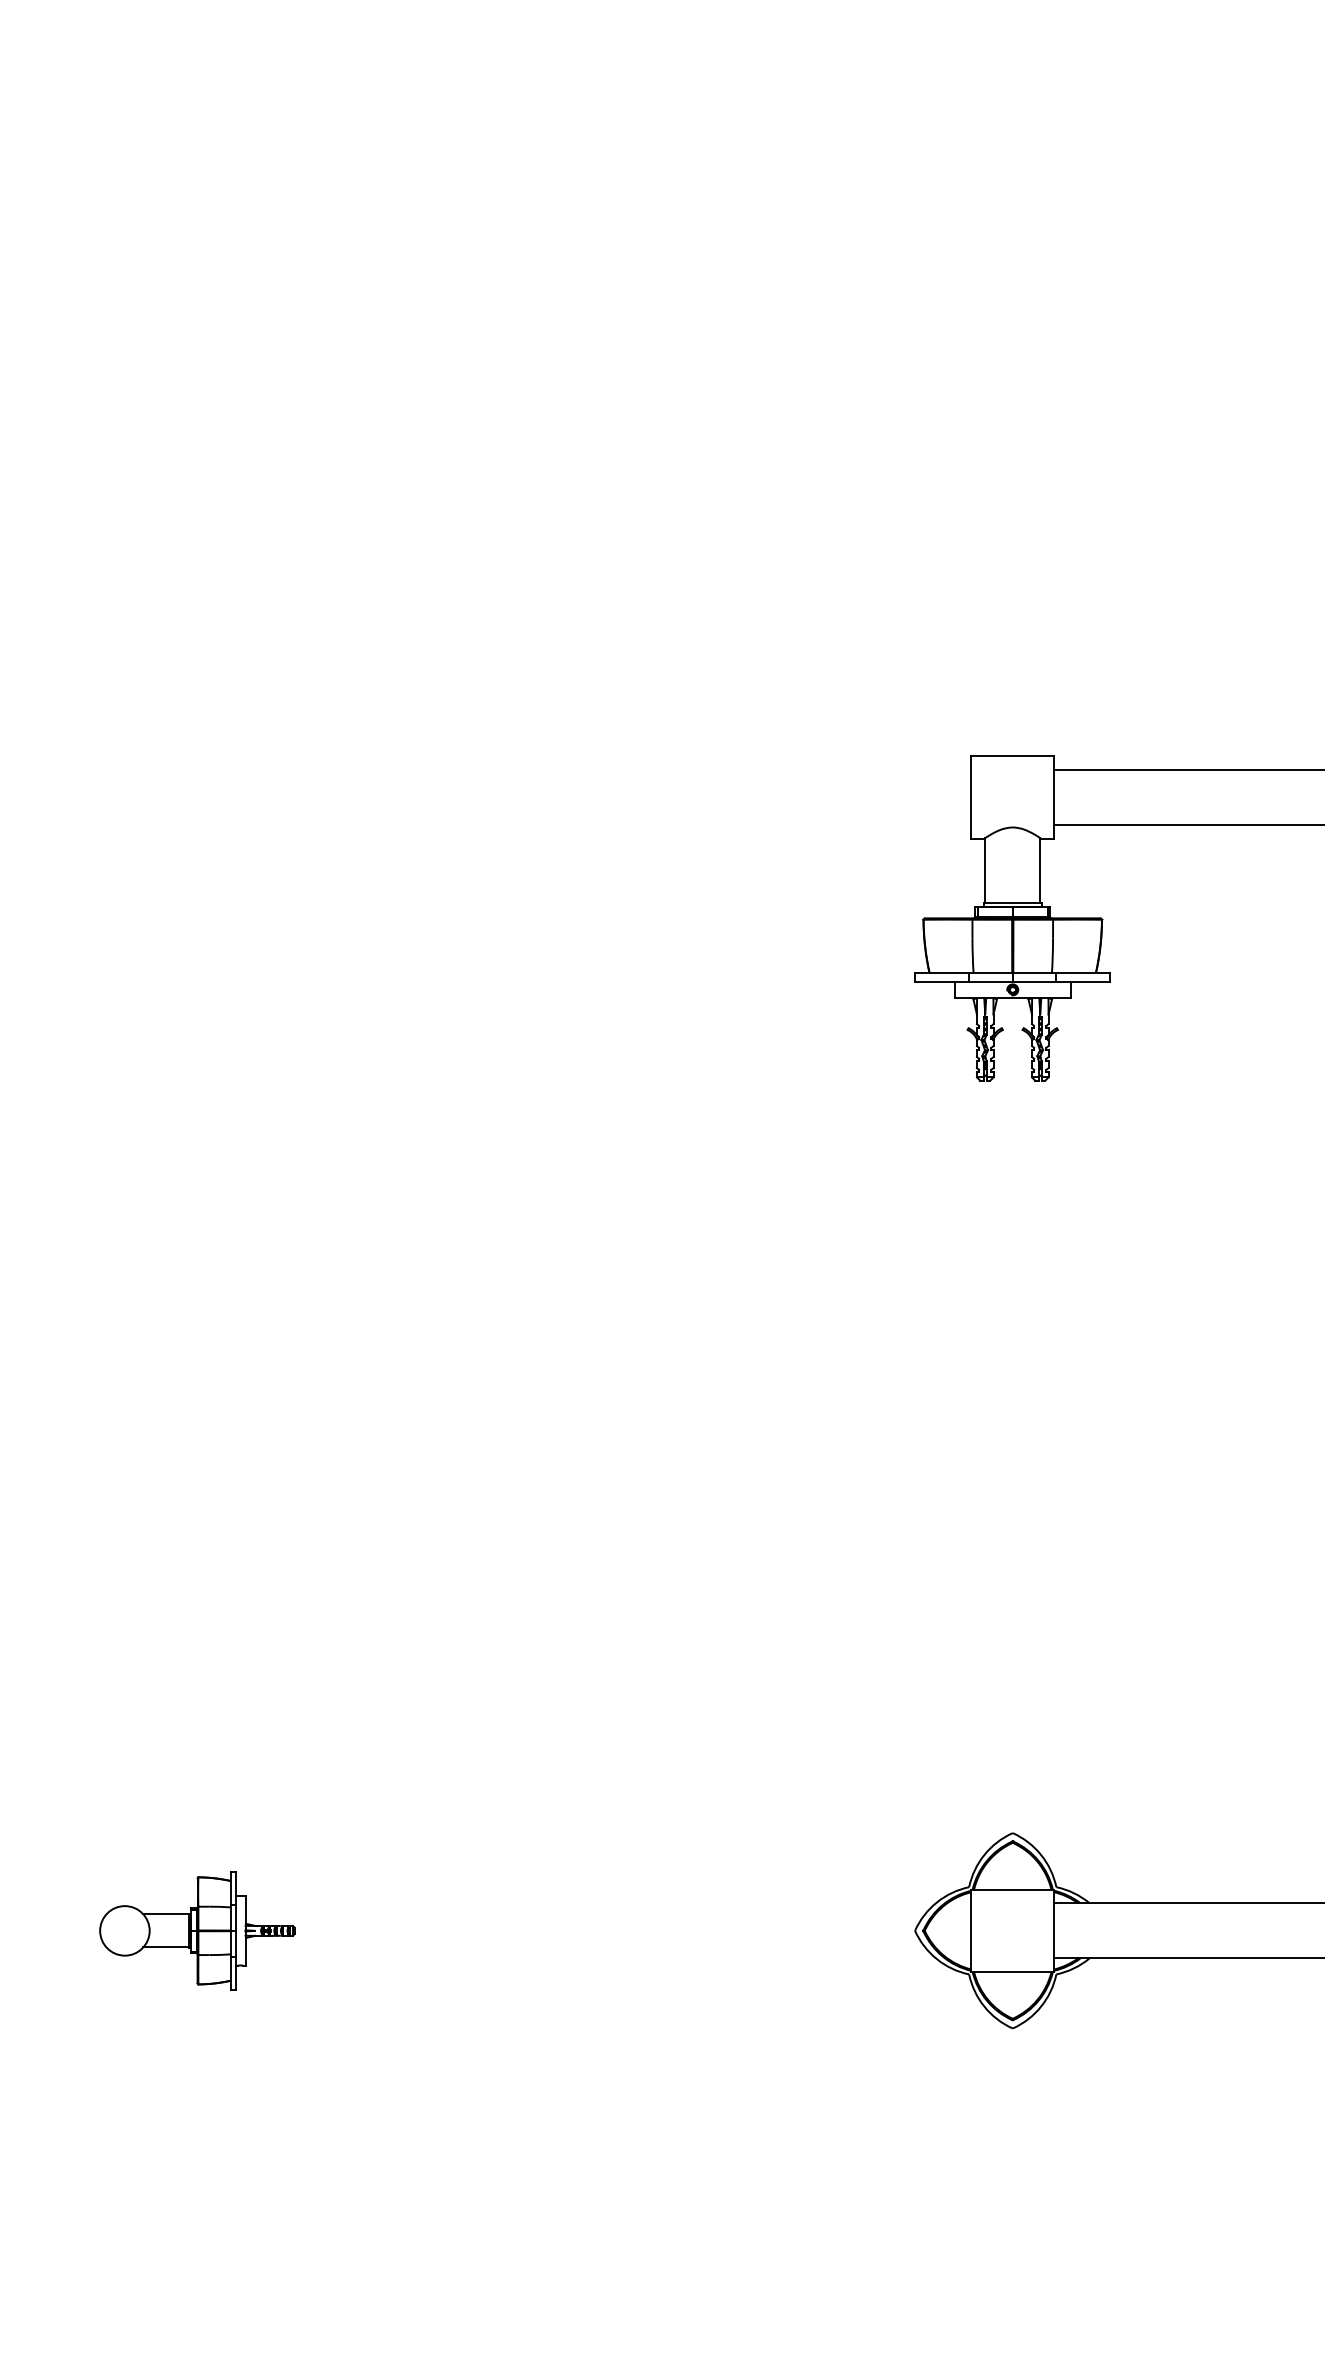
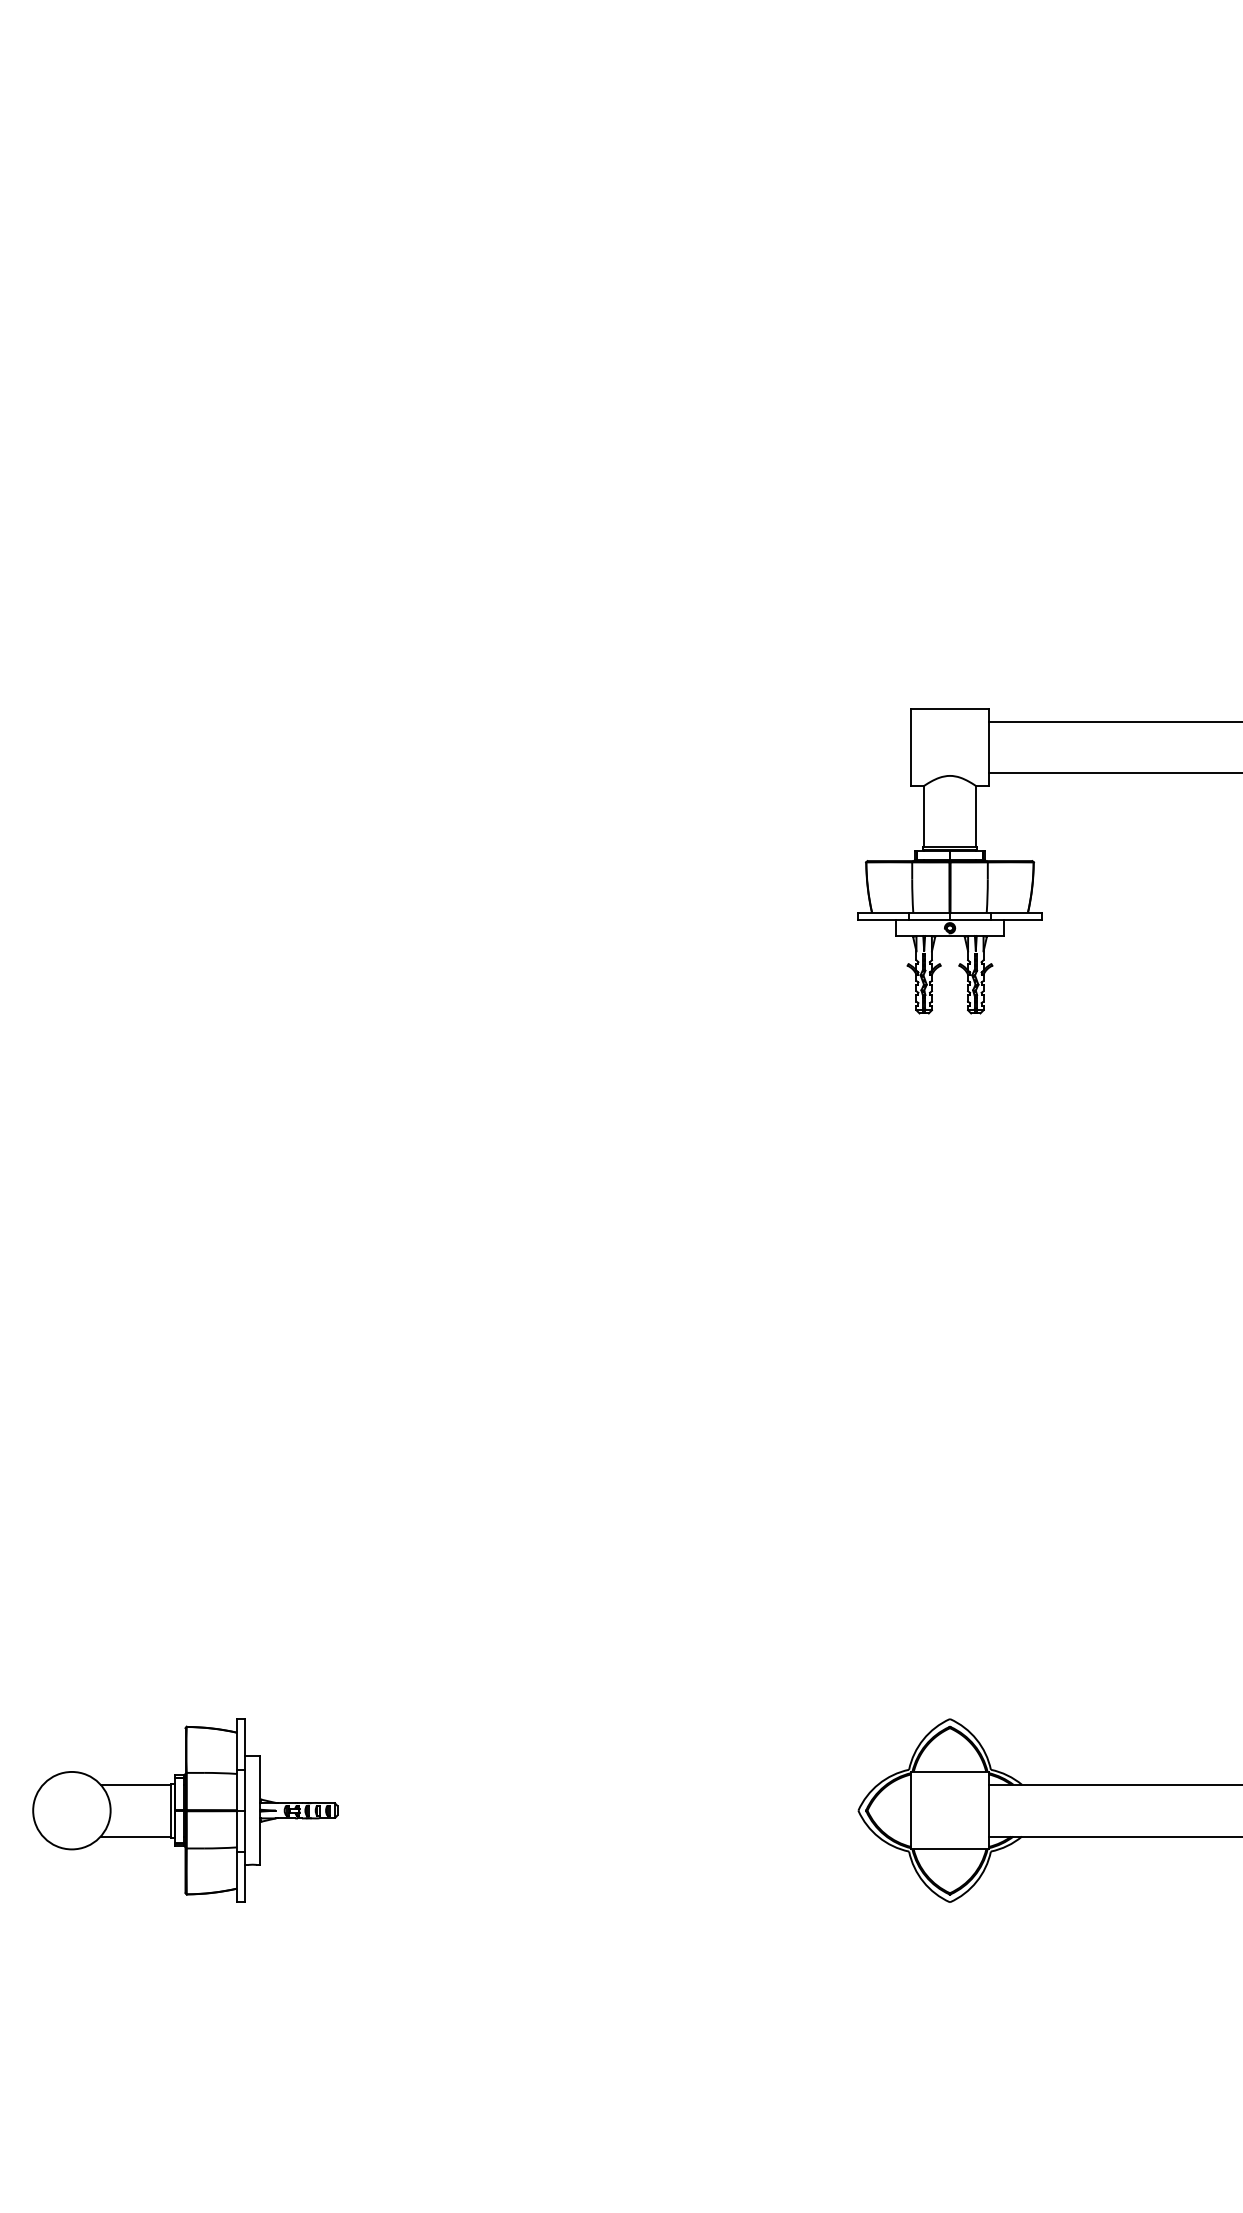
part: (197, 1930) -> (185, 1810), size x1.67

